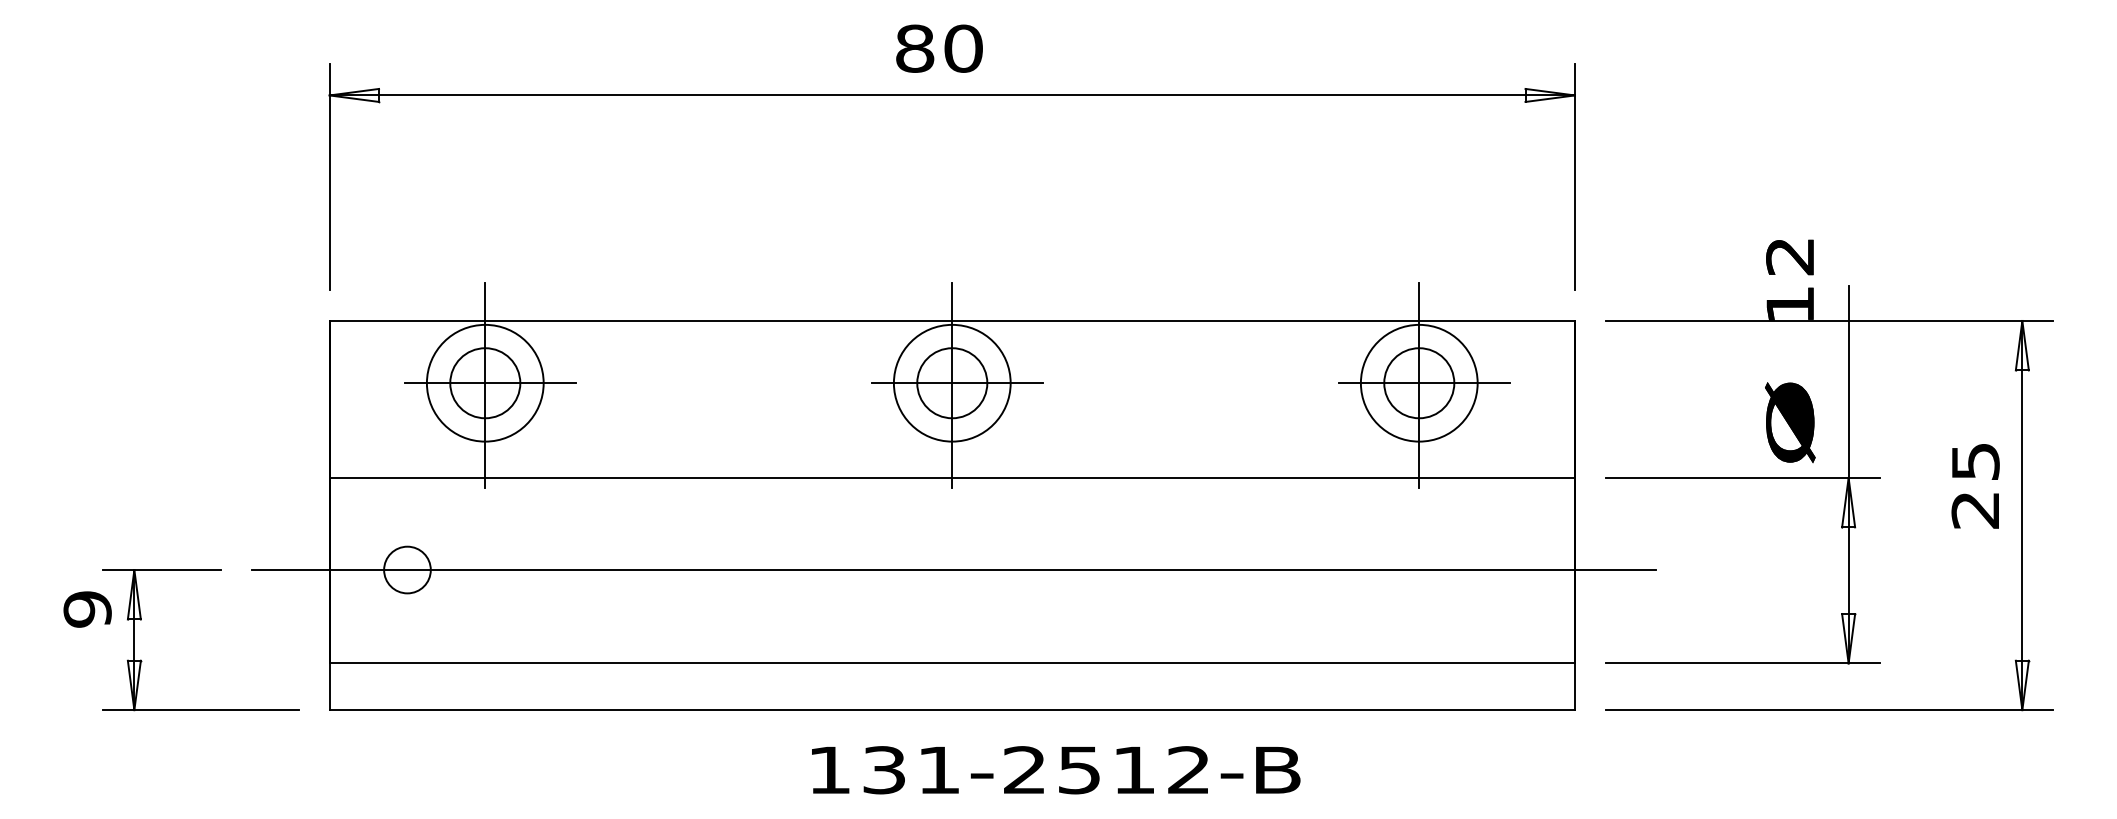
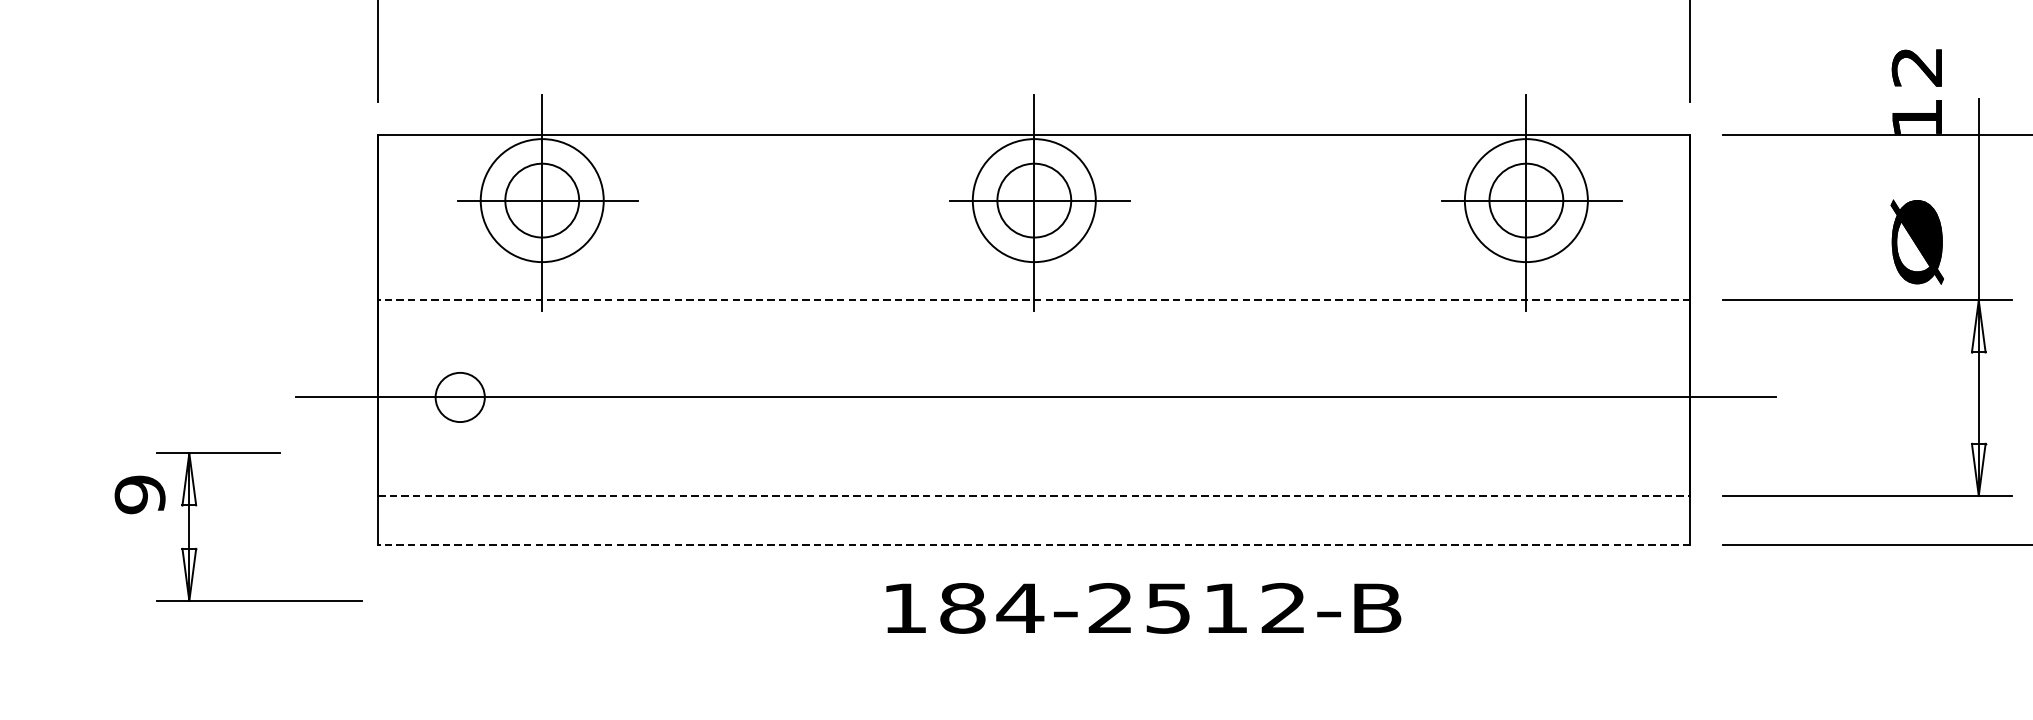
line: (952, 477) -> (1034, 299), solid -> dashed
part: (141, 659) -> (196, 547), moved
line: (952, 663) -> (1034, 495), solid -> dashed
line: (952, 710) -> (1034, 545), solid -> dashed
text: (912, 770) -> (992, 608), 131-2512-B -> 184-2512-B

